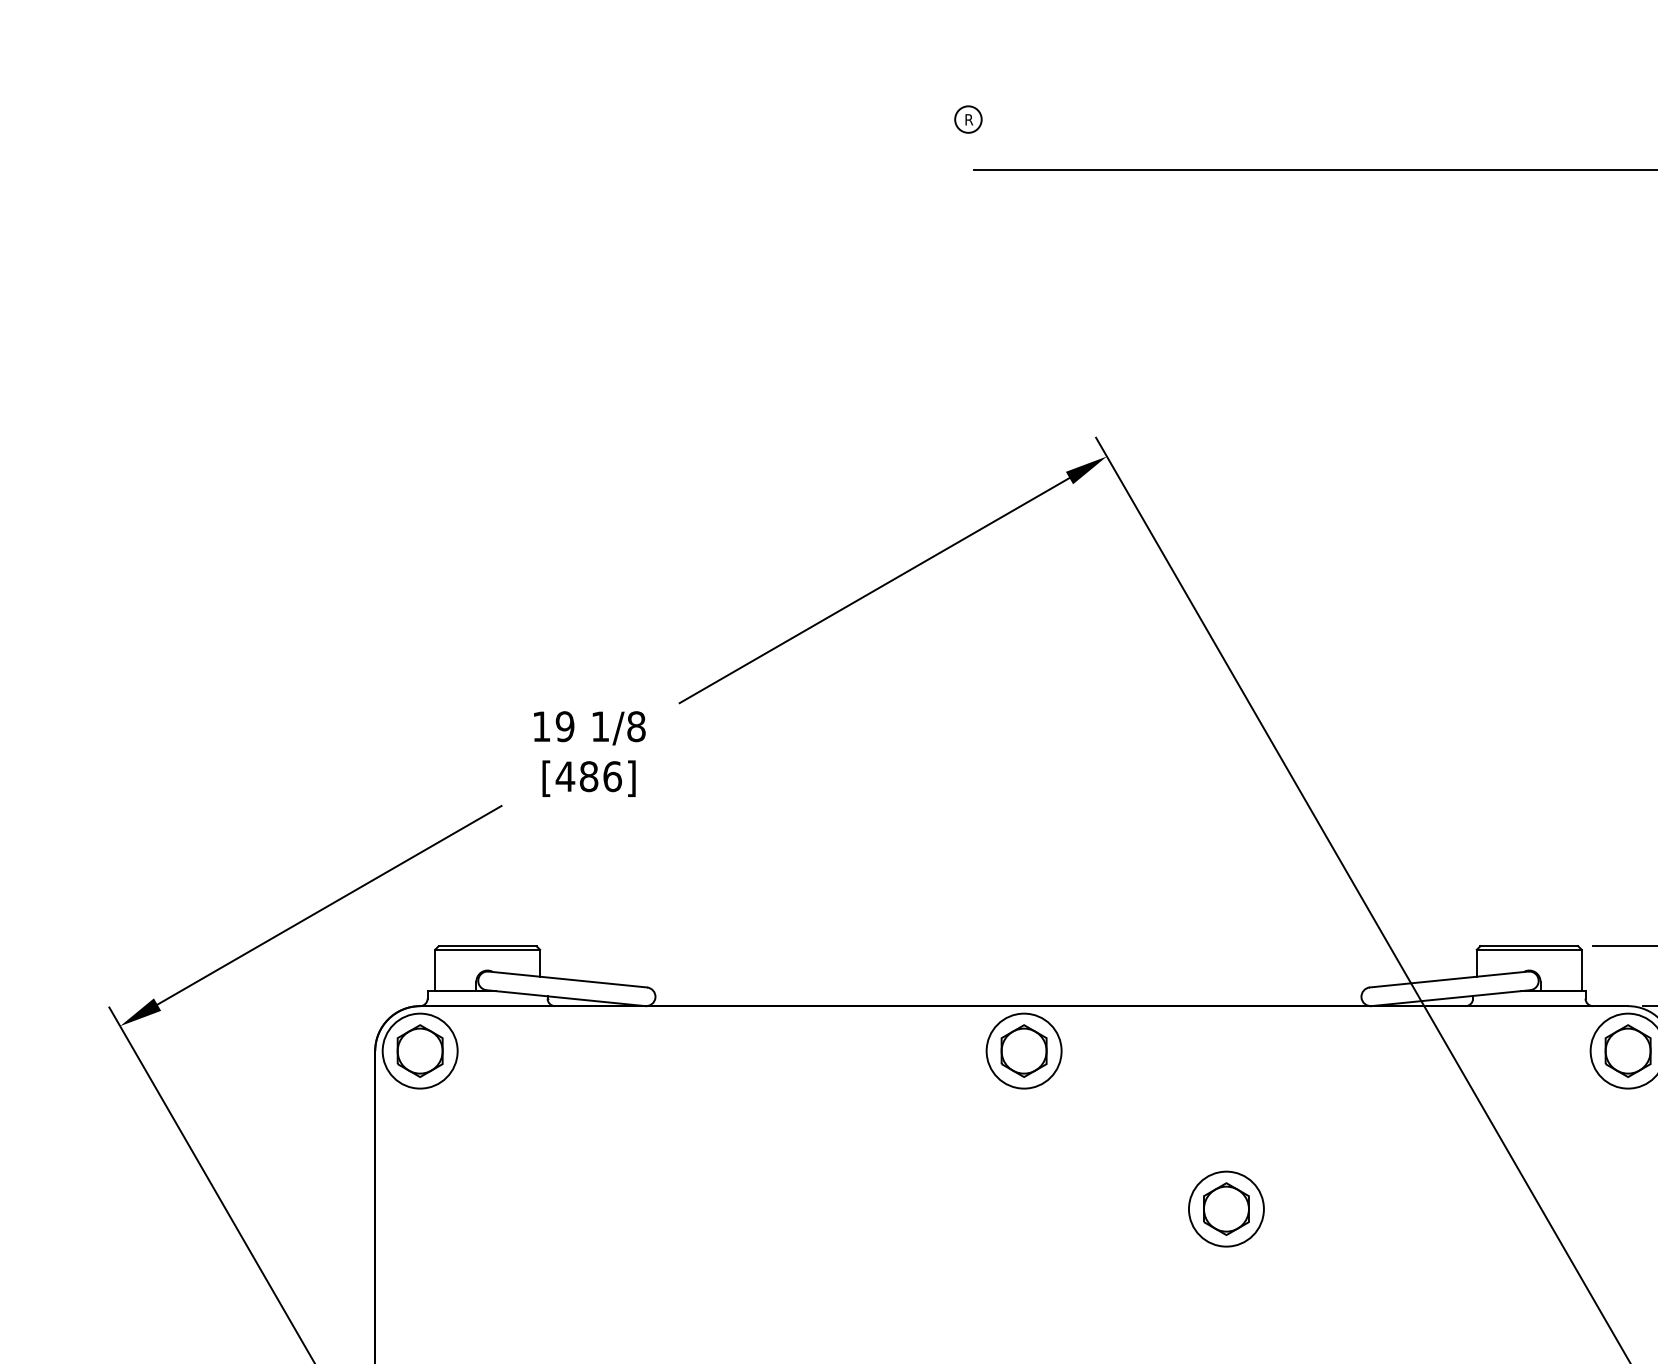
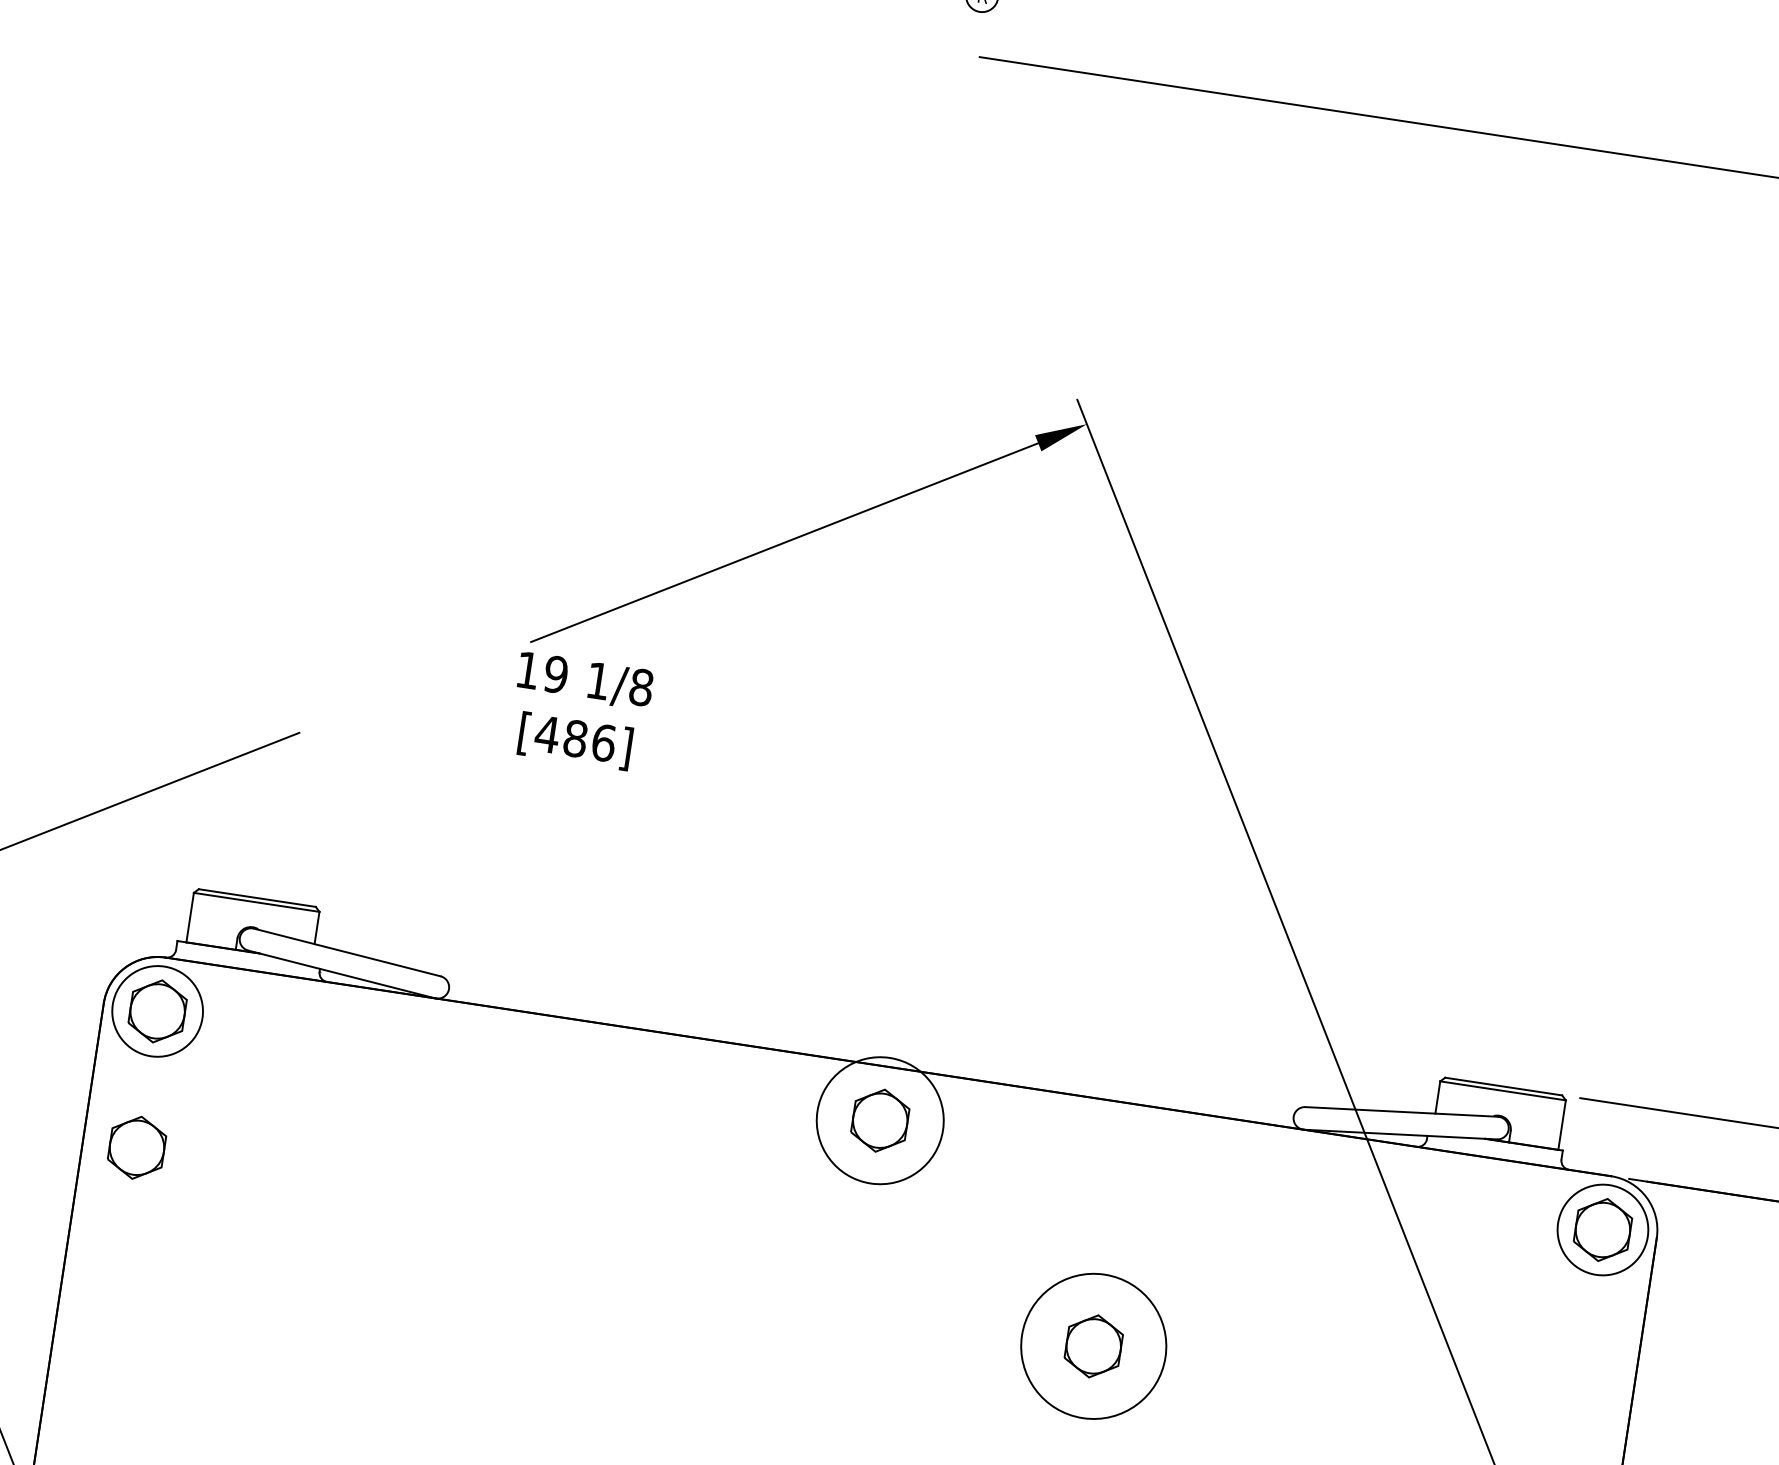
text: (589, 753) -> (580, 711), moved
circle: (1023, 1050) -> (879, 1119), size x1.4
part: (419, 1164) -> (136, 1146), added
circle: (1225, 1208) -> (1092, 1345), size x1.6

